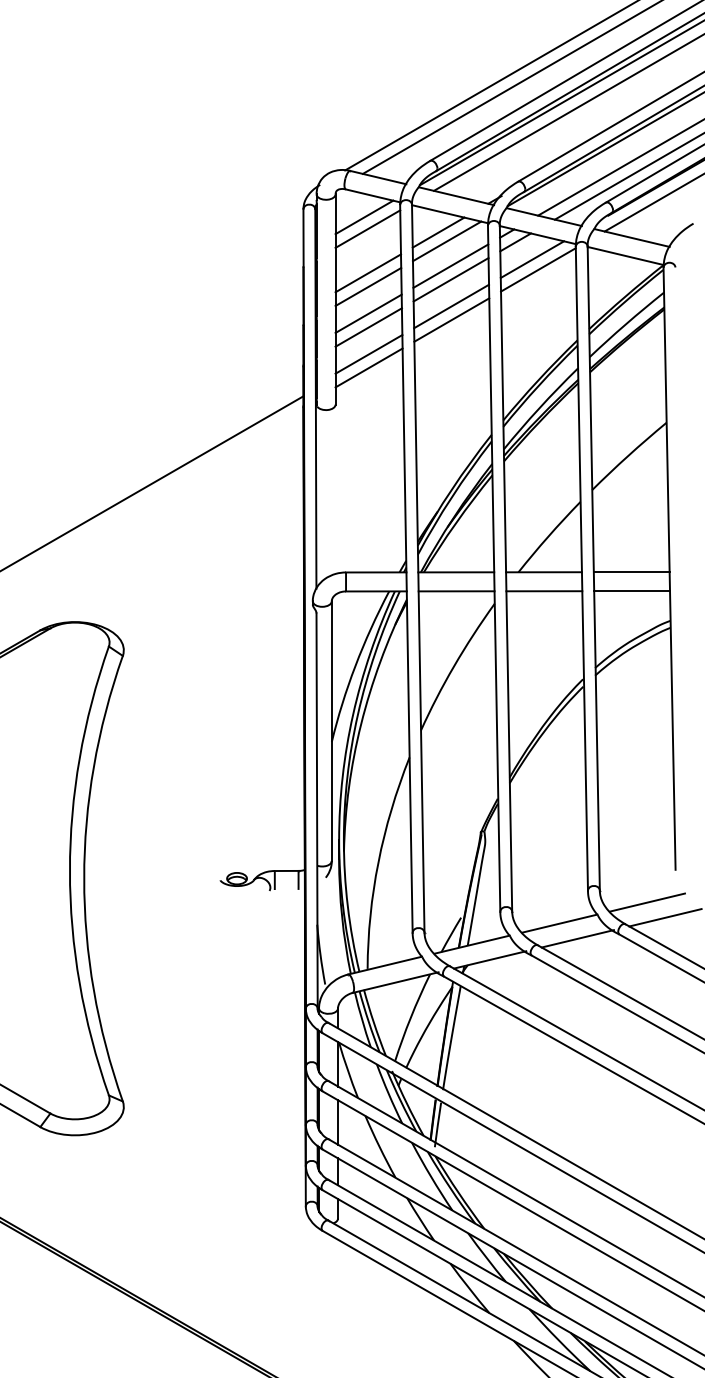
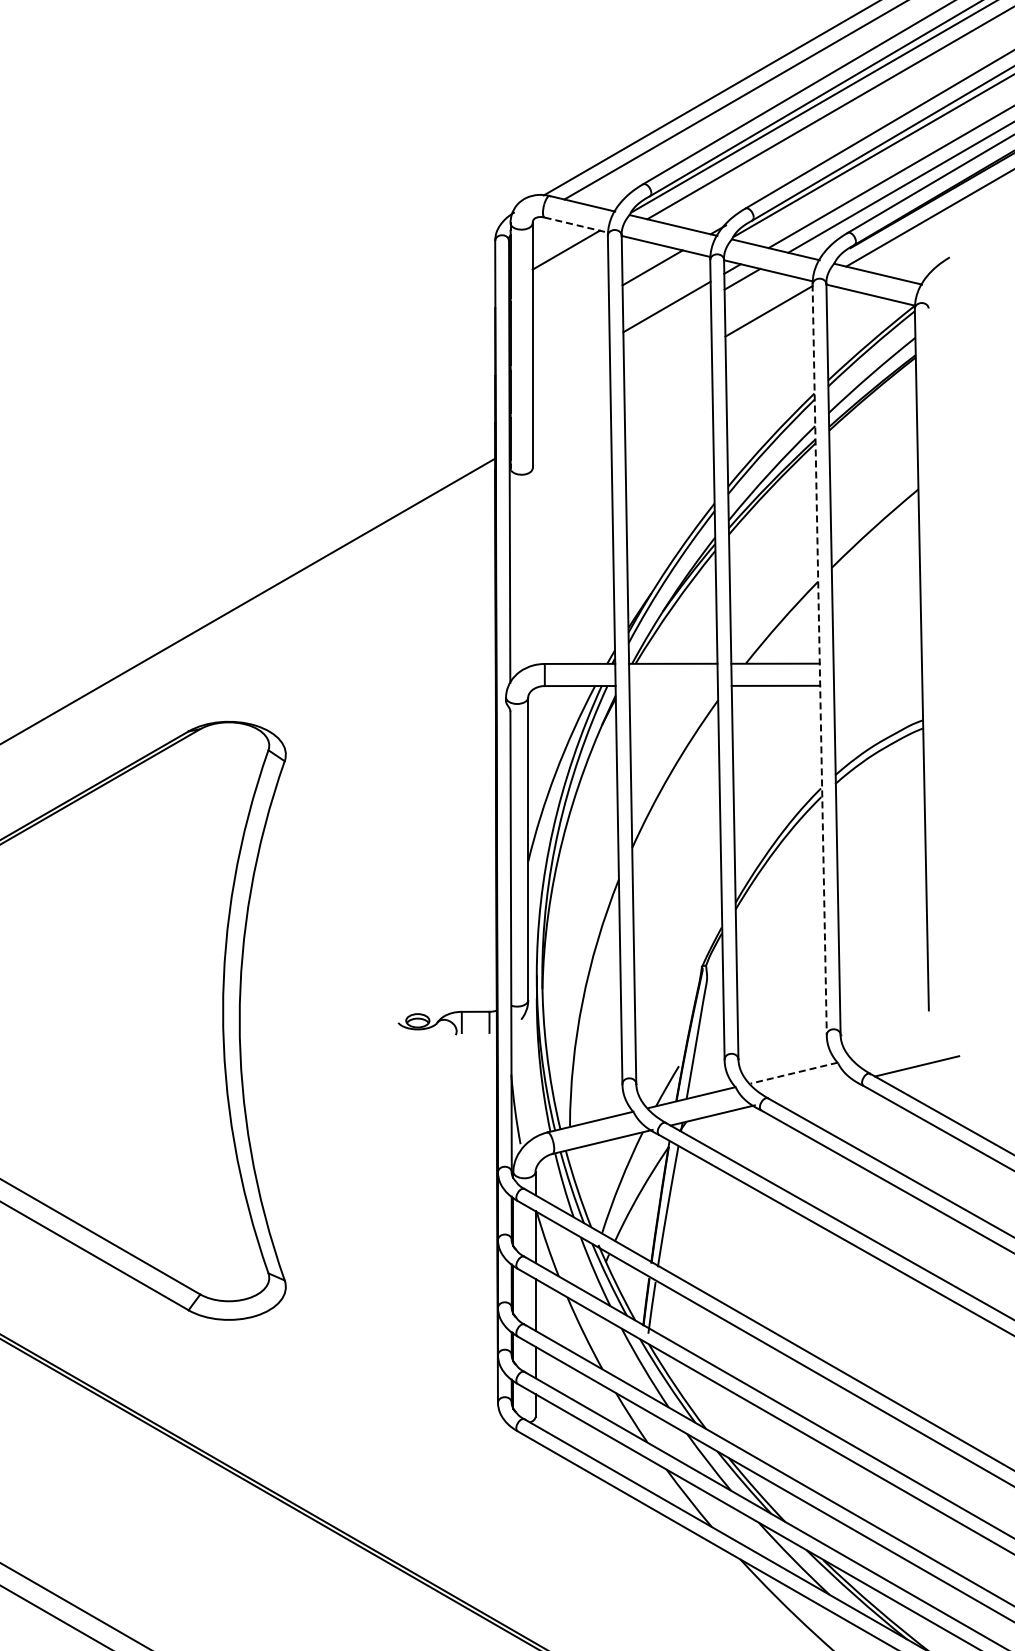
line: (373, 196) -> (576, 225), solid -> dashed
line: (367, 228) -> (569, 263), removed
line: (447, 241) -> (662, 278), removed
line: (531, 259) -> (761, 299), removed
line: (368, 273) -> (570, 315), removed
line: (450, 279) -> (666, 322), removed
line: (368, 287) -> (570, 331), removed
line: (451, 306) -> (667, 353), removed
line: (368, 313) -> (570, 362), removed
line: (451, 319) -> (667, 369), removed
line: (368, 327) -> (571, 378), removed
line: (368, 354) -> (571, 409), removed
line: (368, 367) -> (571, 425), removed
line: (581, 569) -> (819, 660), solid -> dashed
line: (631, 572) -> (877, 663), removed
line: (456, 590) -> (673, 685), removed
line: (631, 590) -> (877, 685), removed
line: (646, 902) -> (895, 1048), removed
line: (560, 923) -> (794, 1073), solid -> dashed
line: (577, 938) -> (814, 1090), removed

